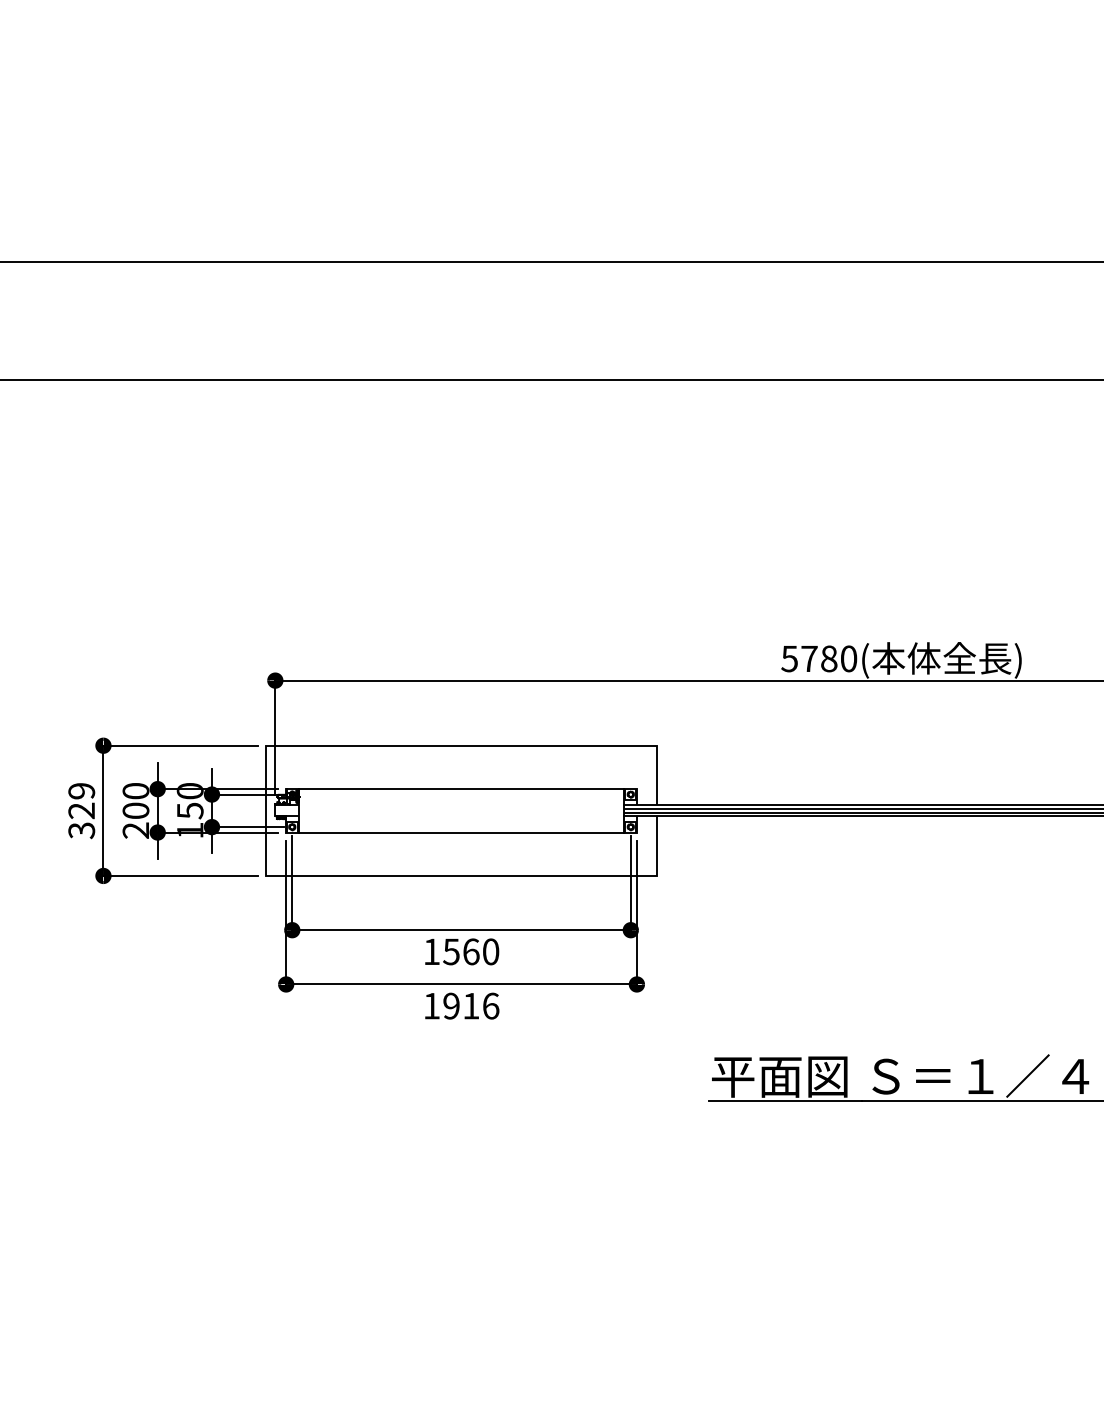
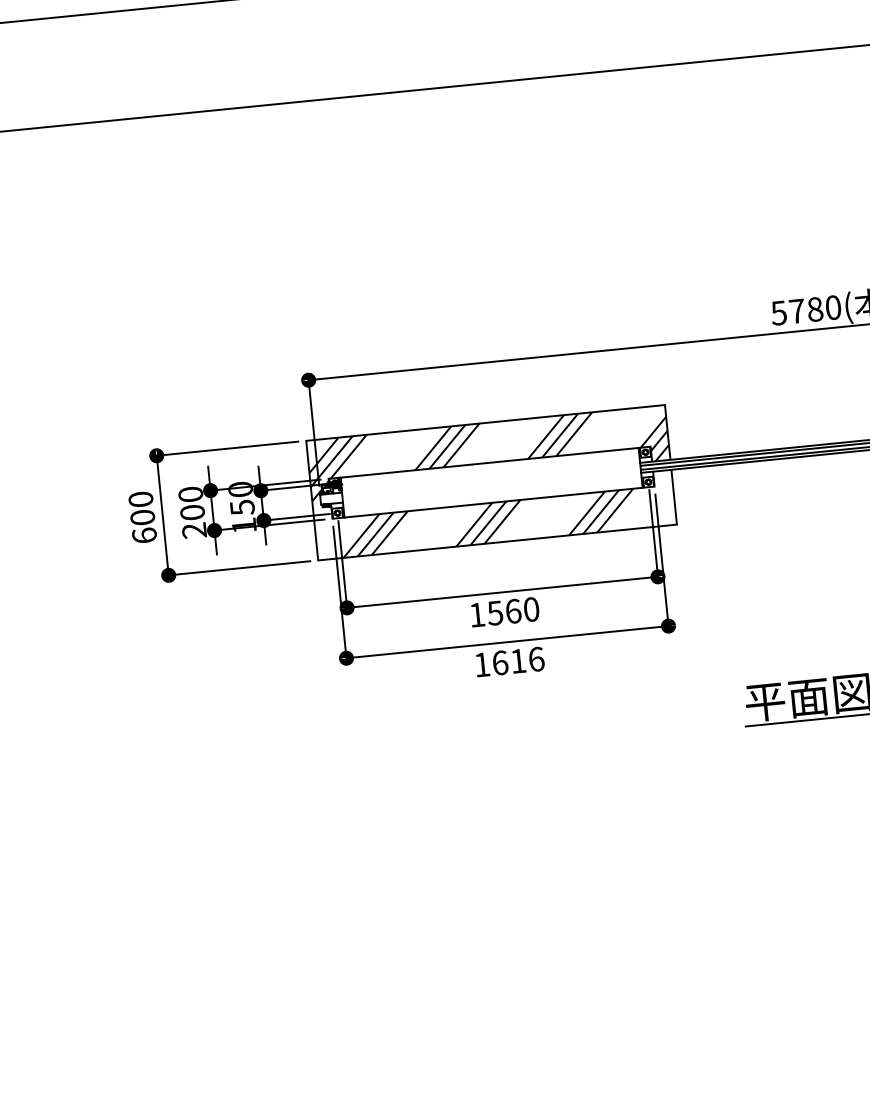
hatch: (461, 810) -> (491, 482), added
text: (81, 811) -> (142, 518), 329 -> 600
text: (451, 1005) -> (500, 662), 1916 -> 1616

